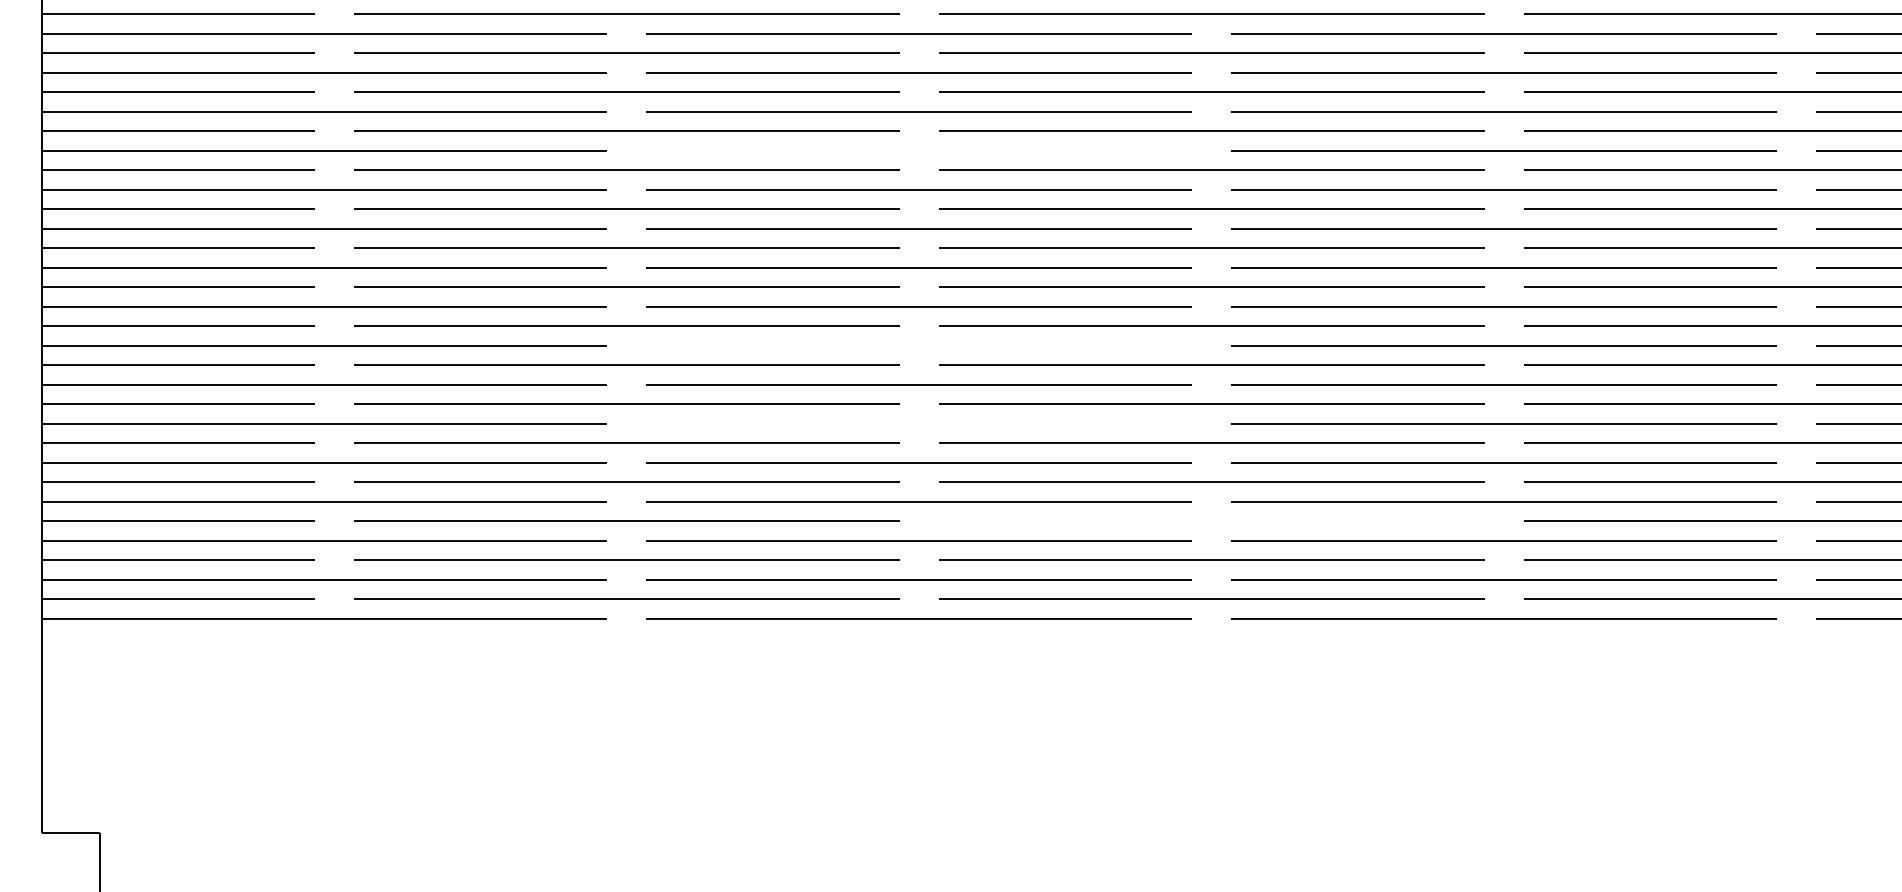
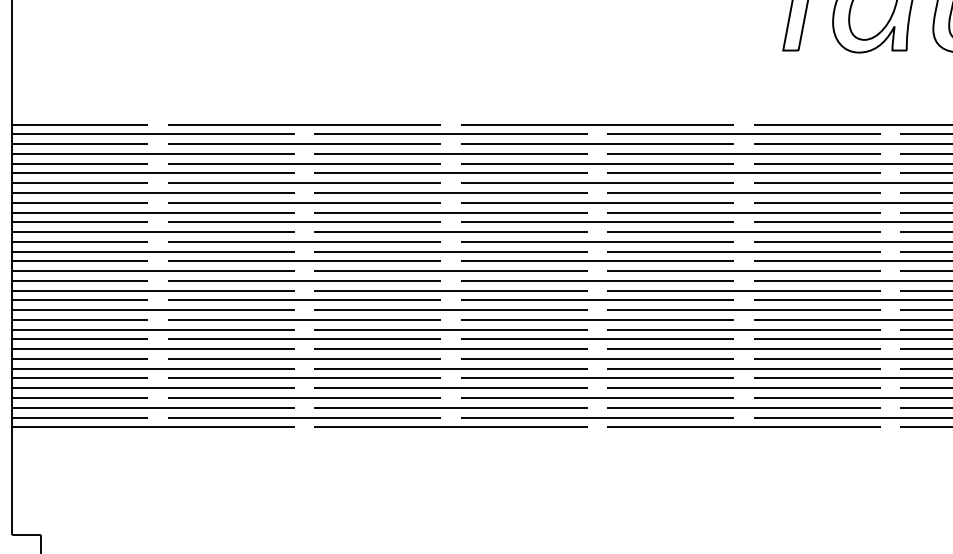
line: (918, 149) -> (450, 192), added
line: (918, 345) -> (450, 290), added
line: (918, 423) -> (450, 329), added
line: (1211, 519) -> (597, 377), added

